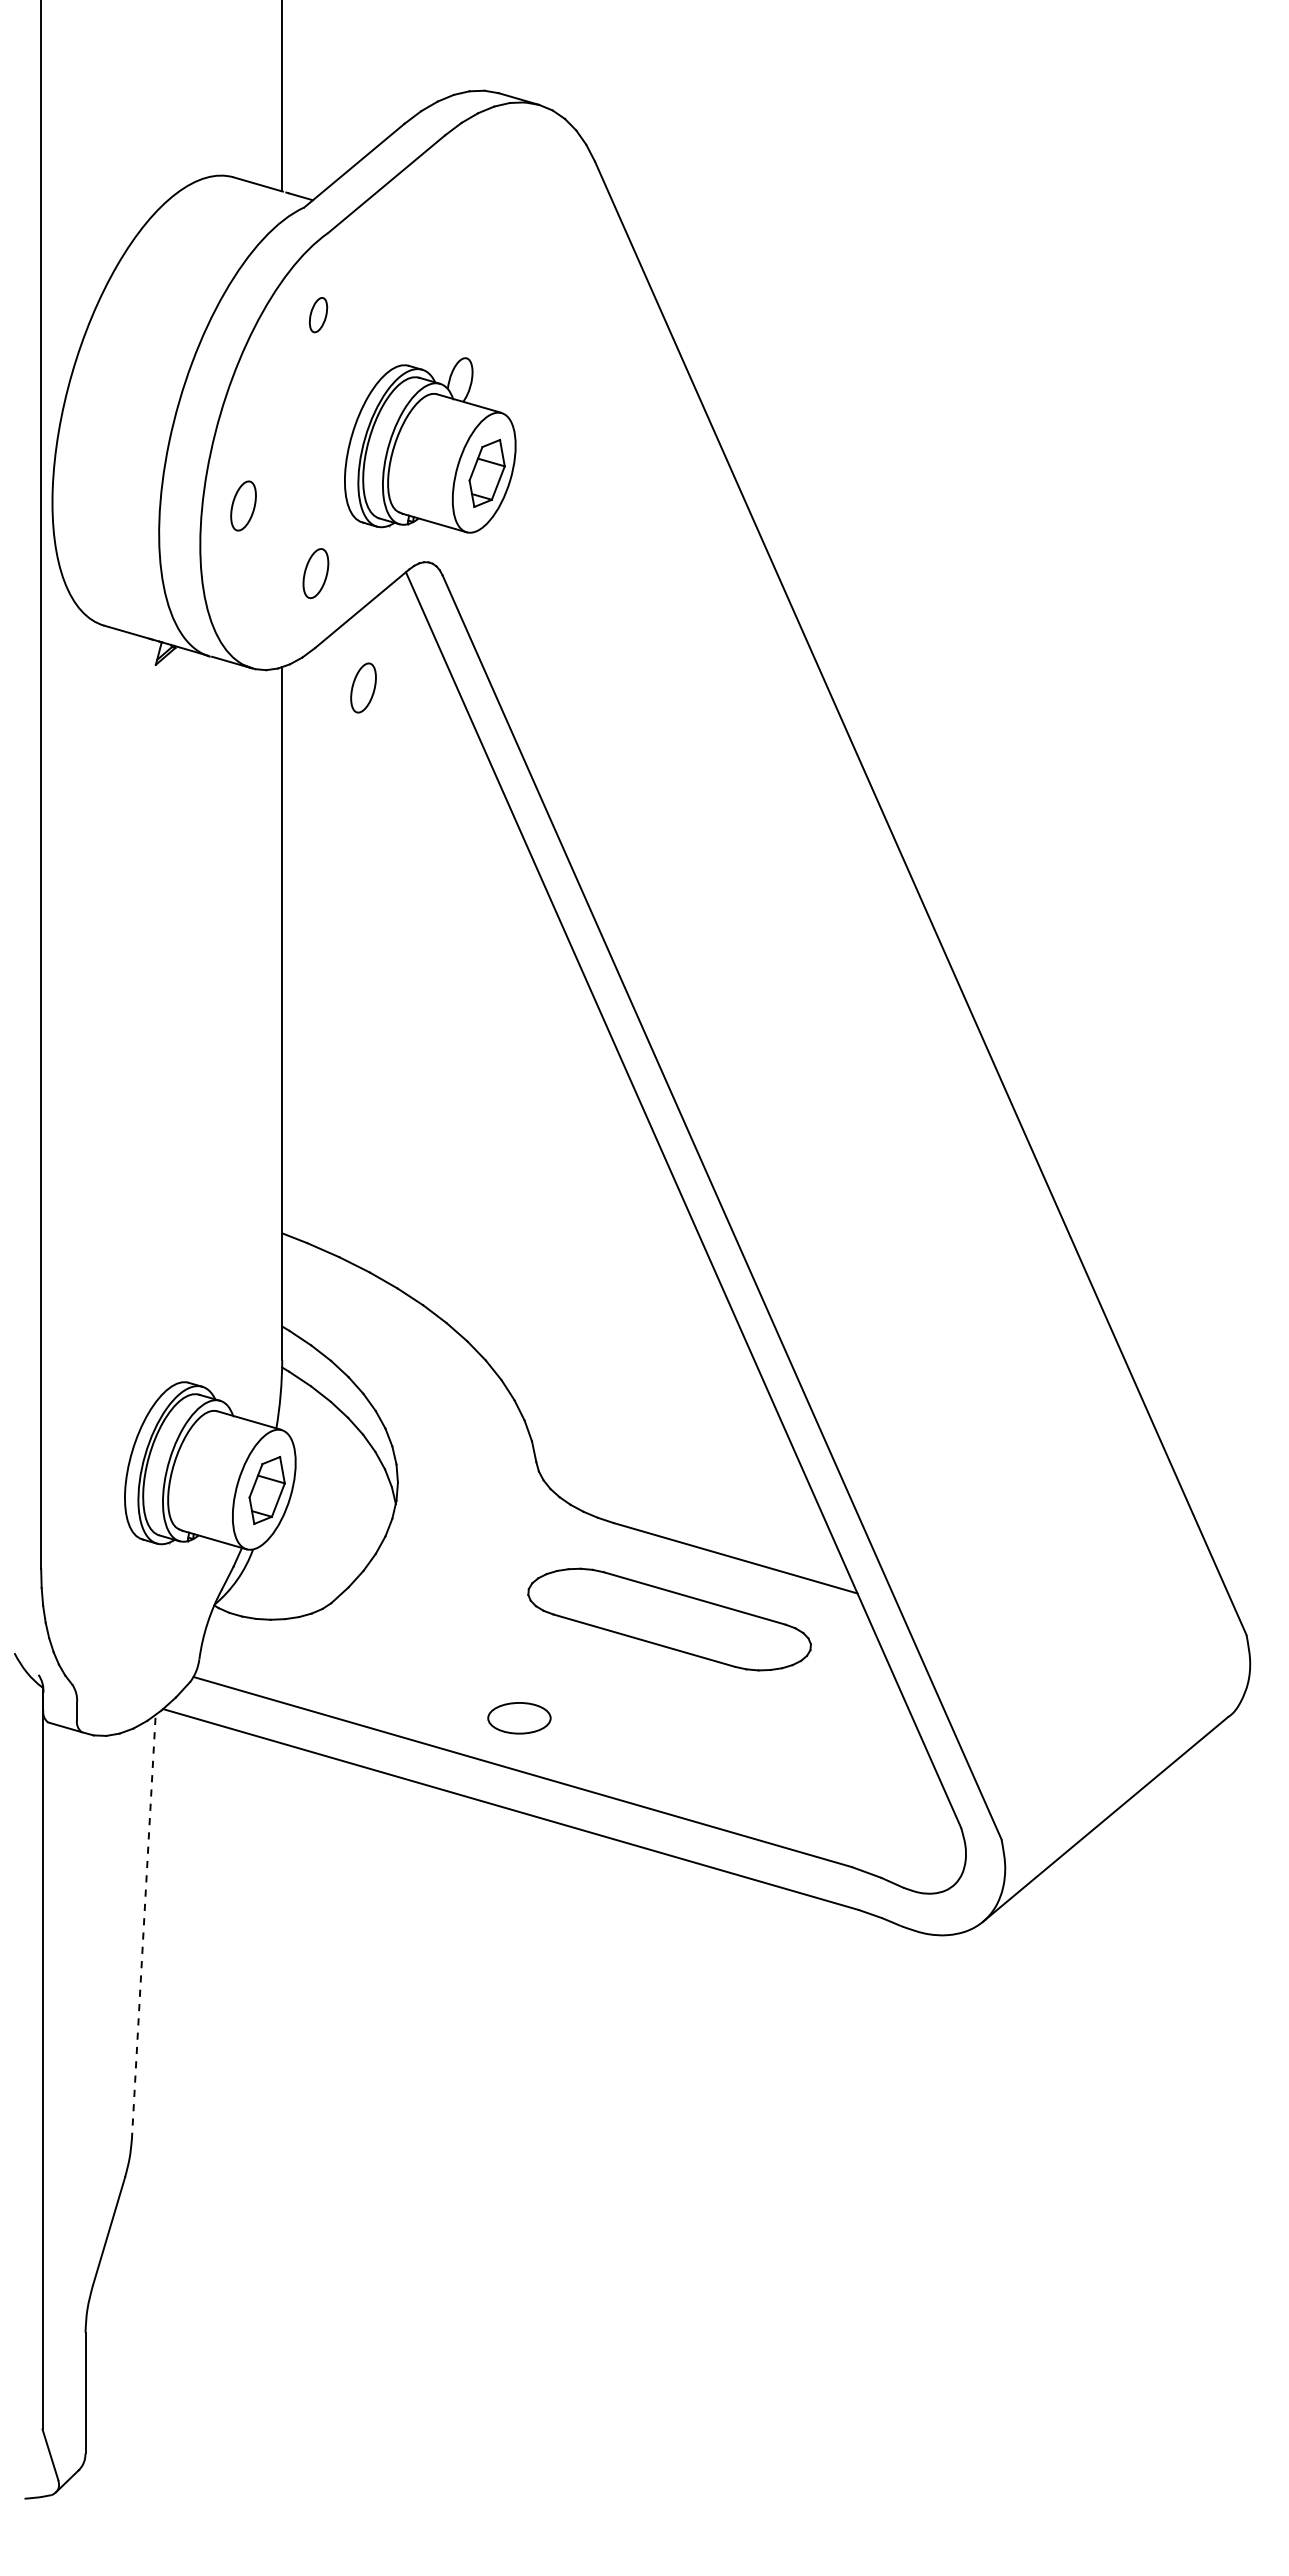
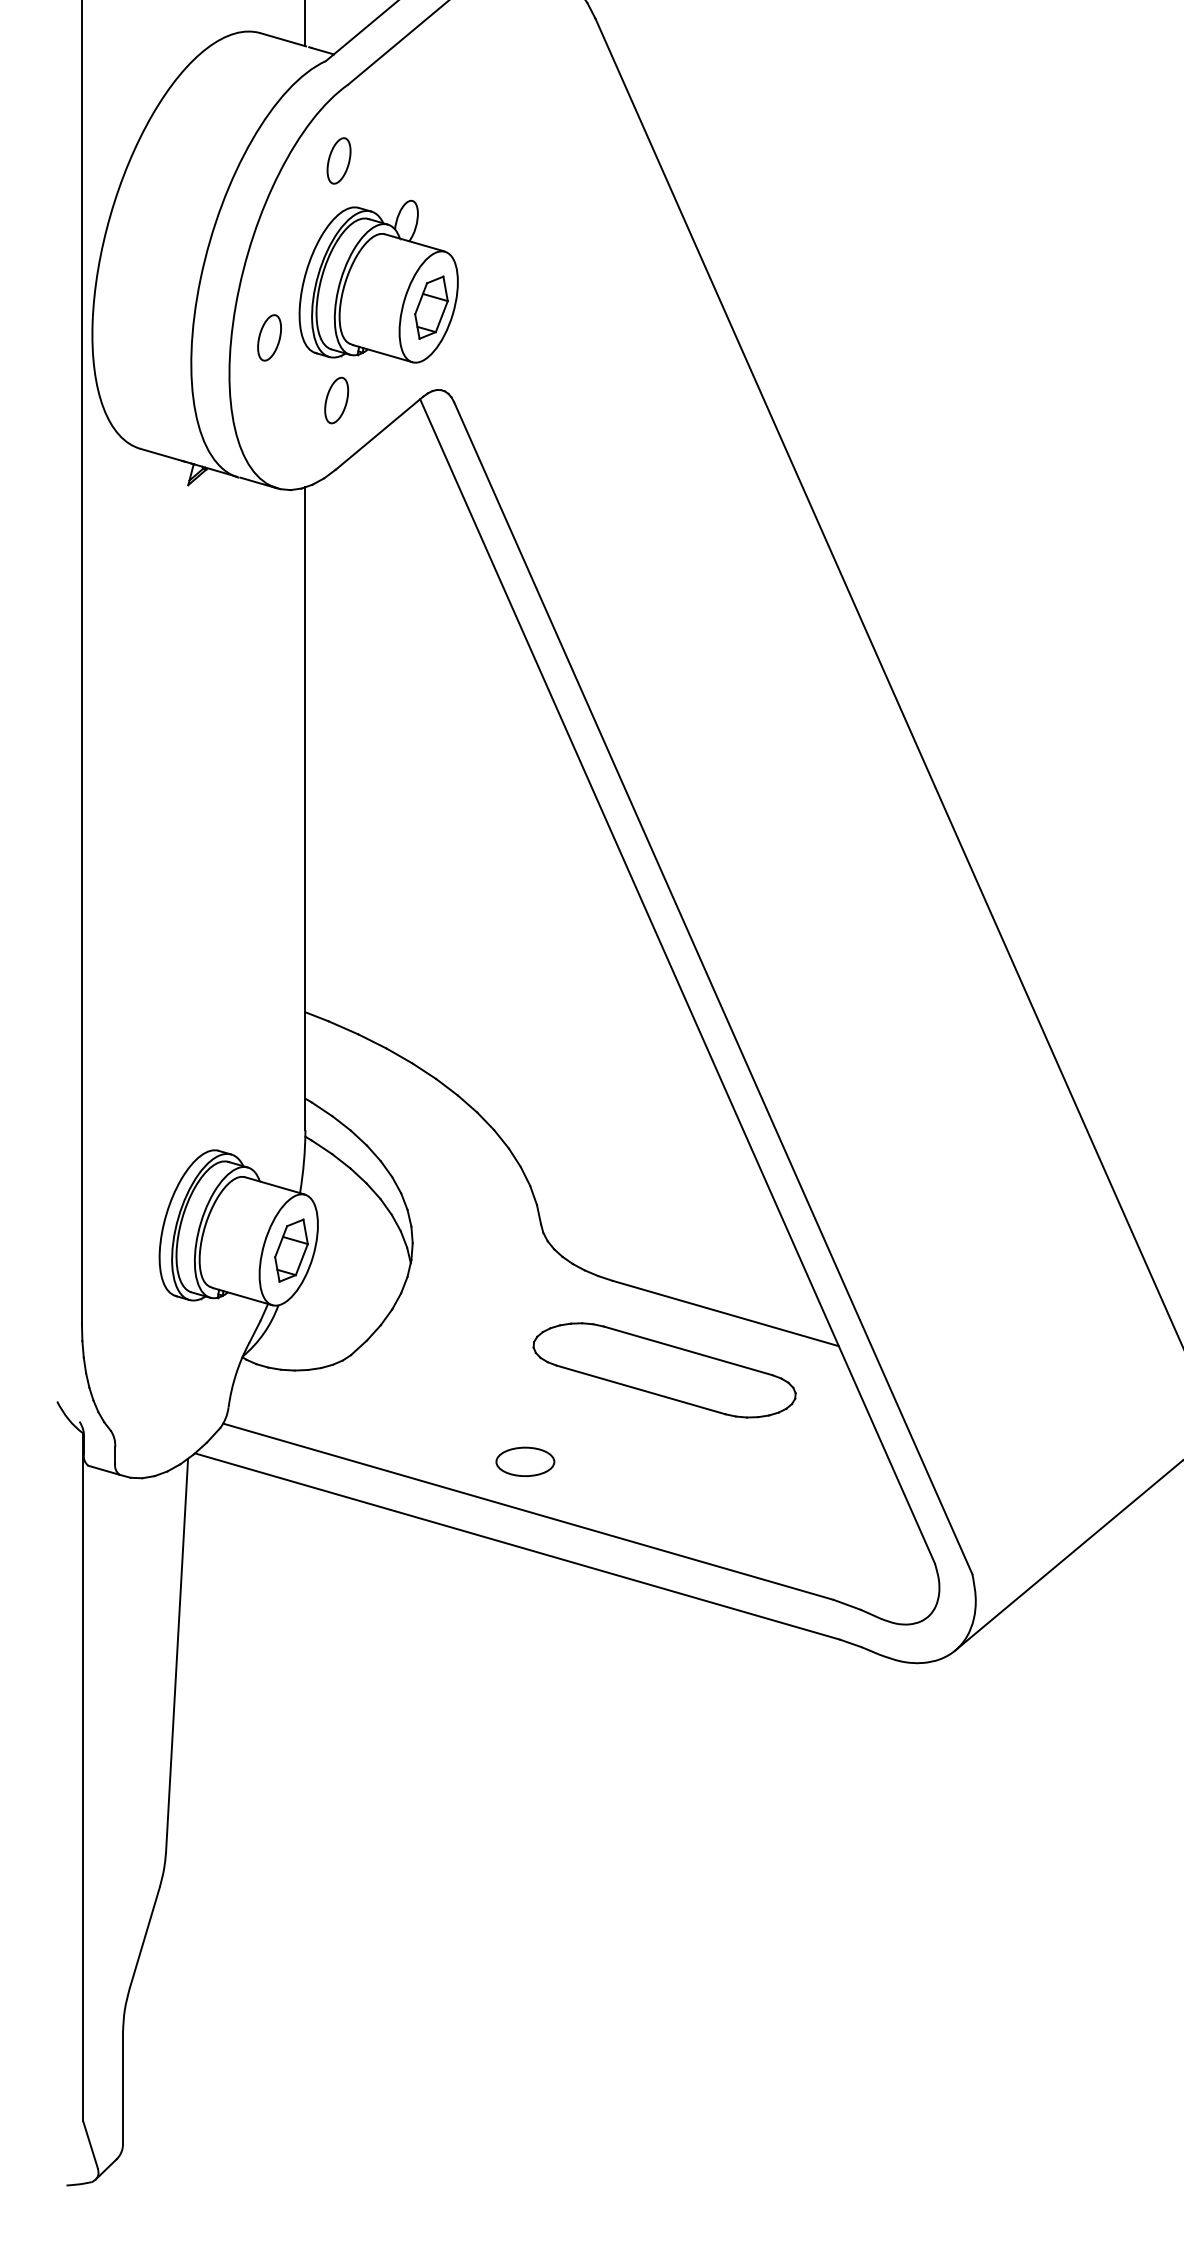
part: (318, 314) -> (339, 160), size x1.43
part: (430, 445) -> (378, 281), moved
part: (363, 687) -> (380, 506), removed
line: (143, 1927) -> (176, 1655), dashed -> solid

